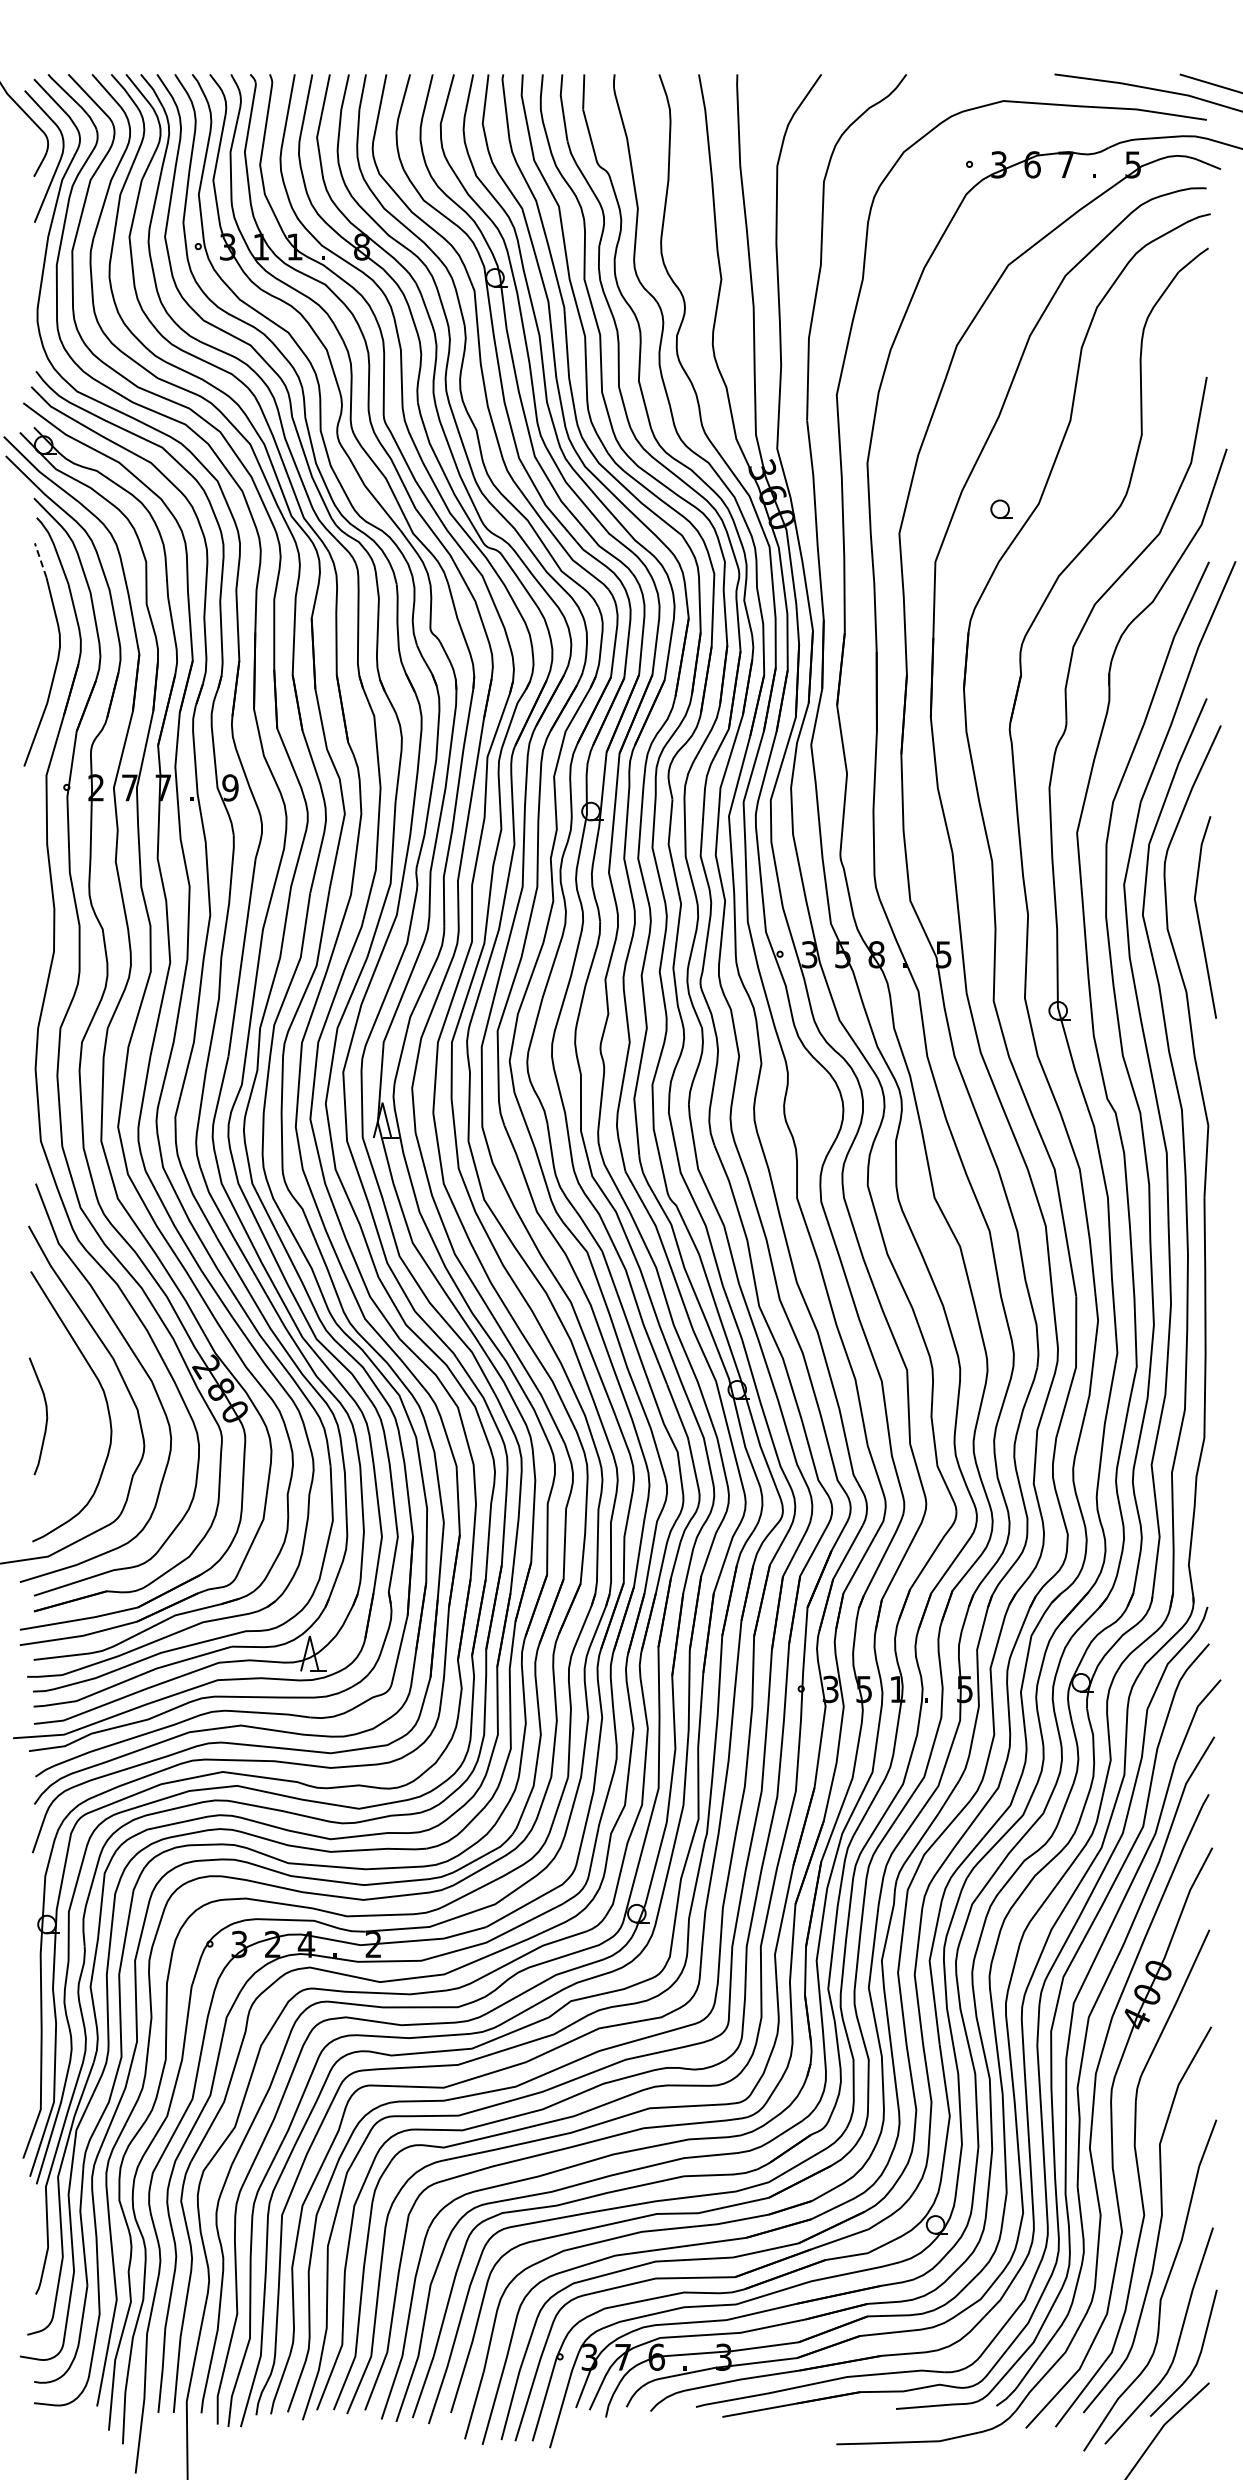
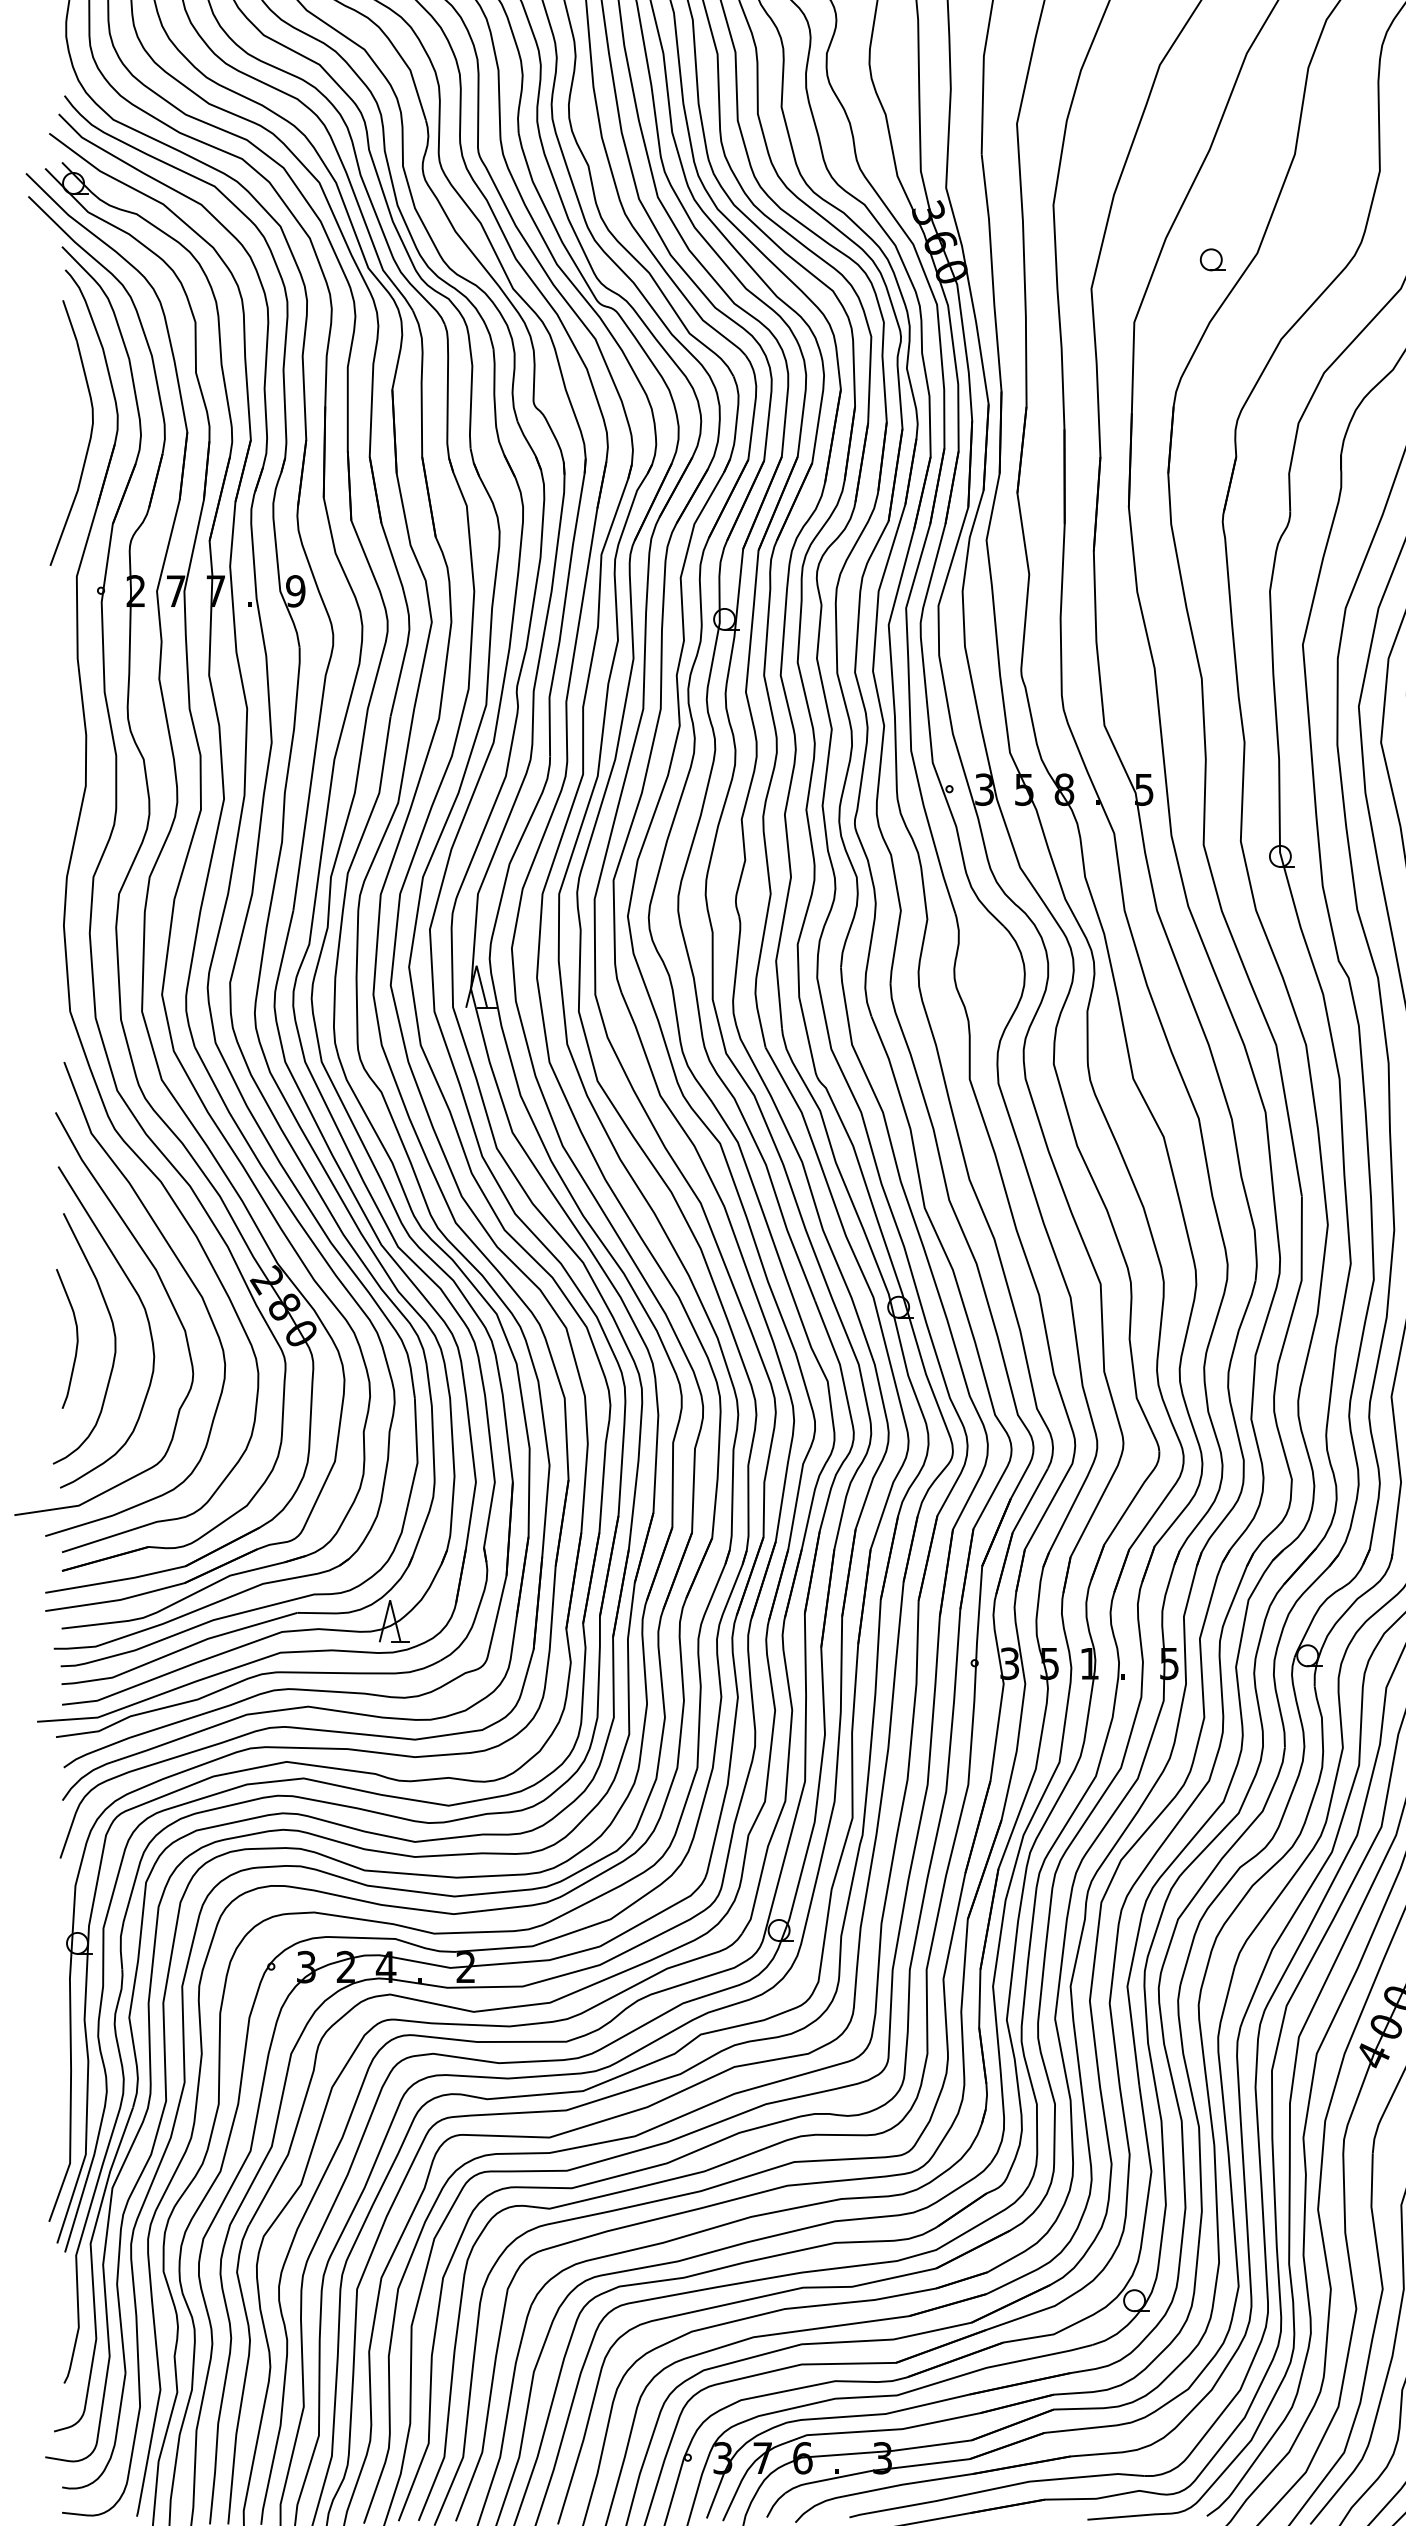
line: (40, 560) -> (69, 320), dashed -> solid
curve: (77, 1414) -> (113, 1336), added

